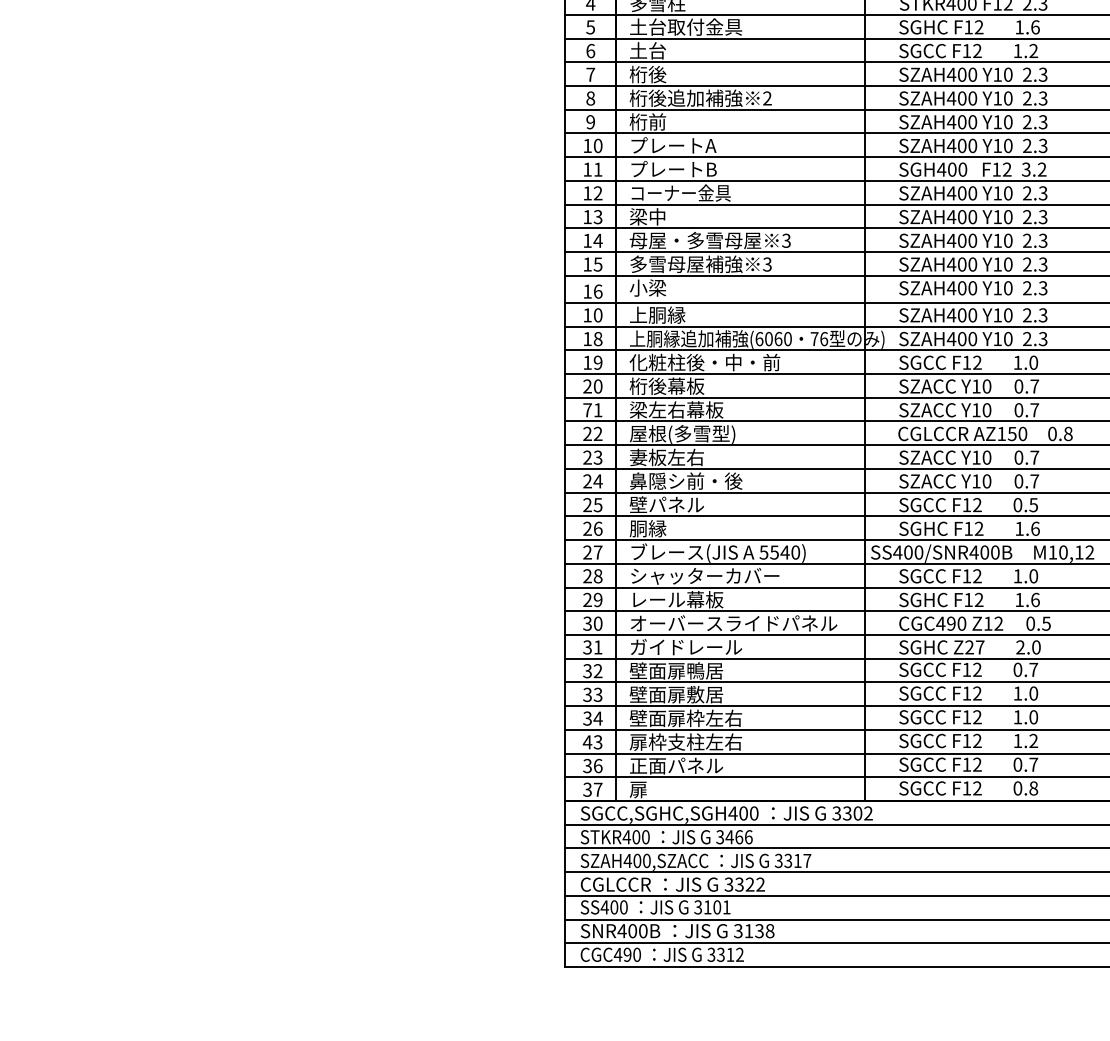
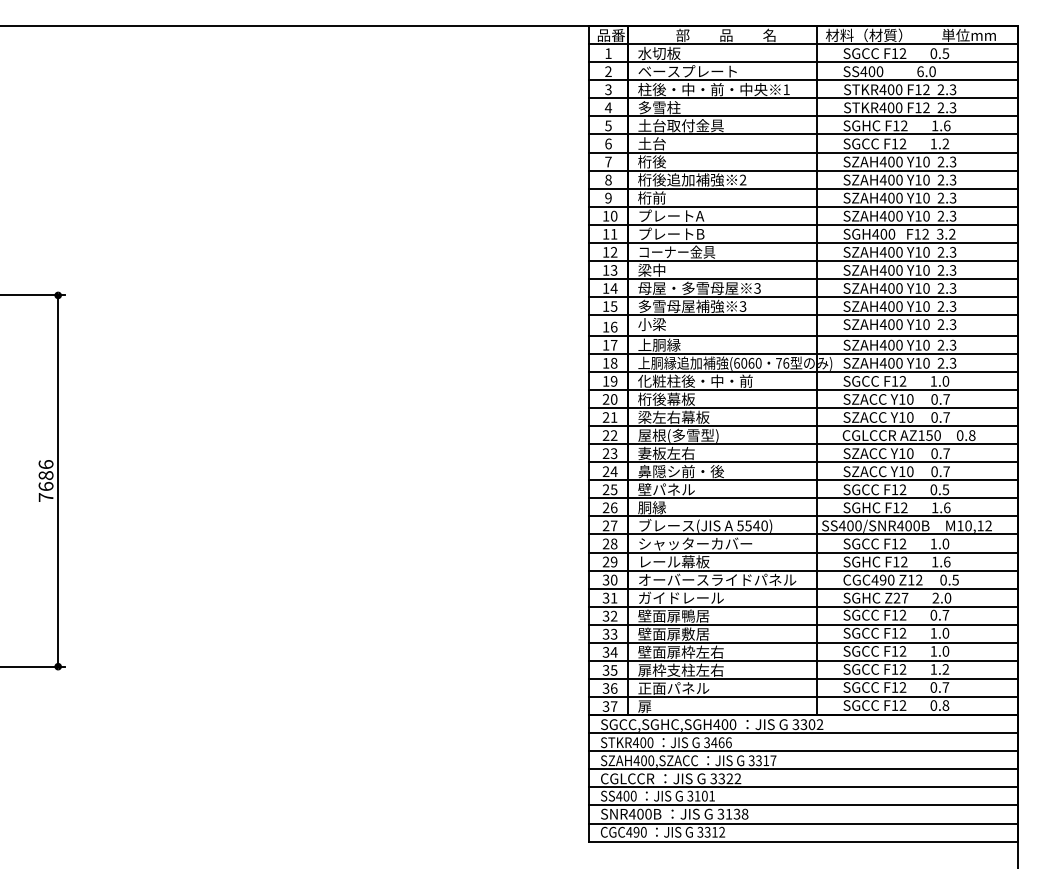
text: (597, 314) -> (613, 344), 10 -> 17
text: (586, 410) -> (605, 417), 71 -> 21
text: (592, 742) -> (609, 670), 43 -> 35

